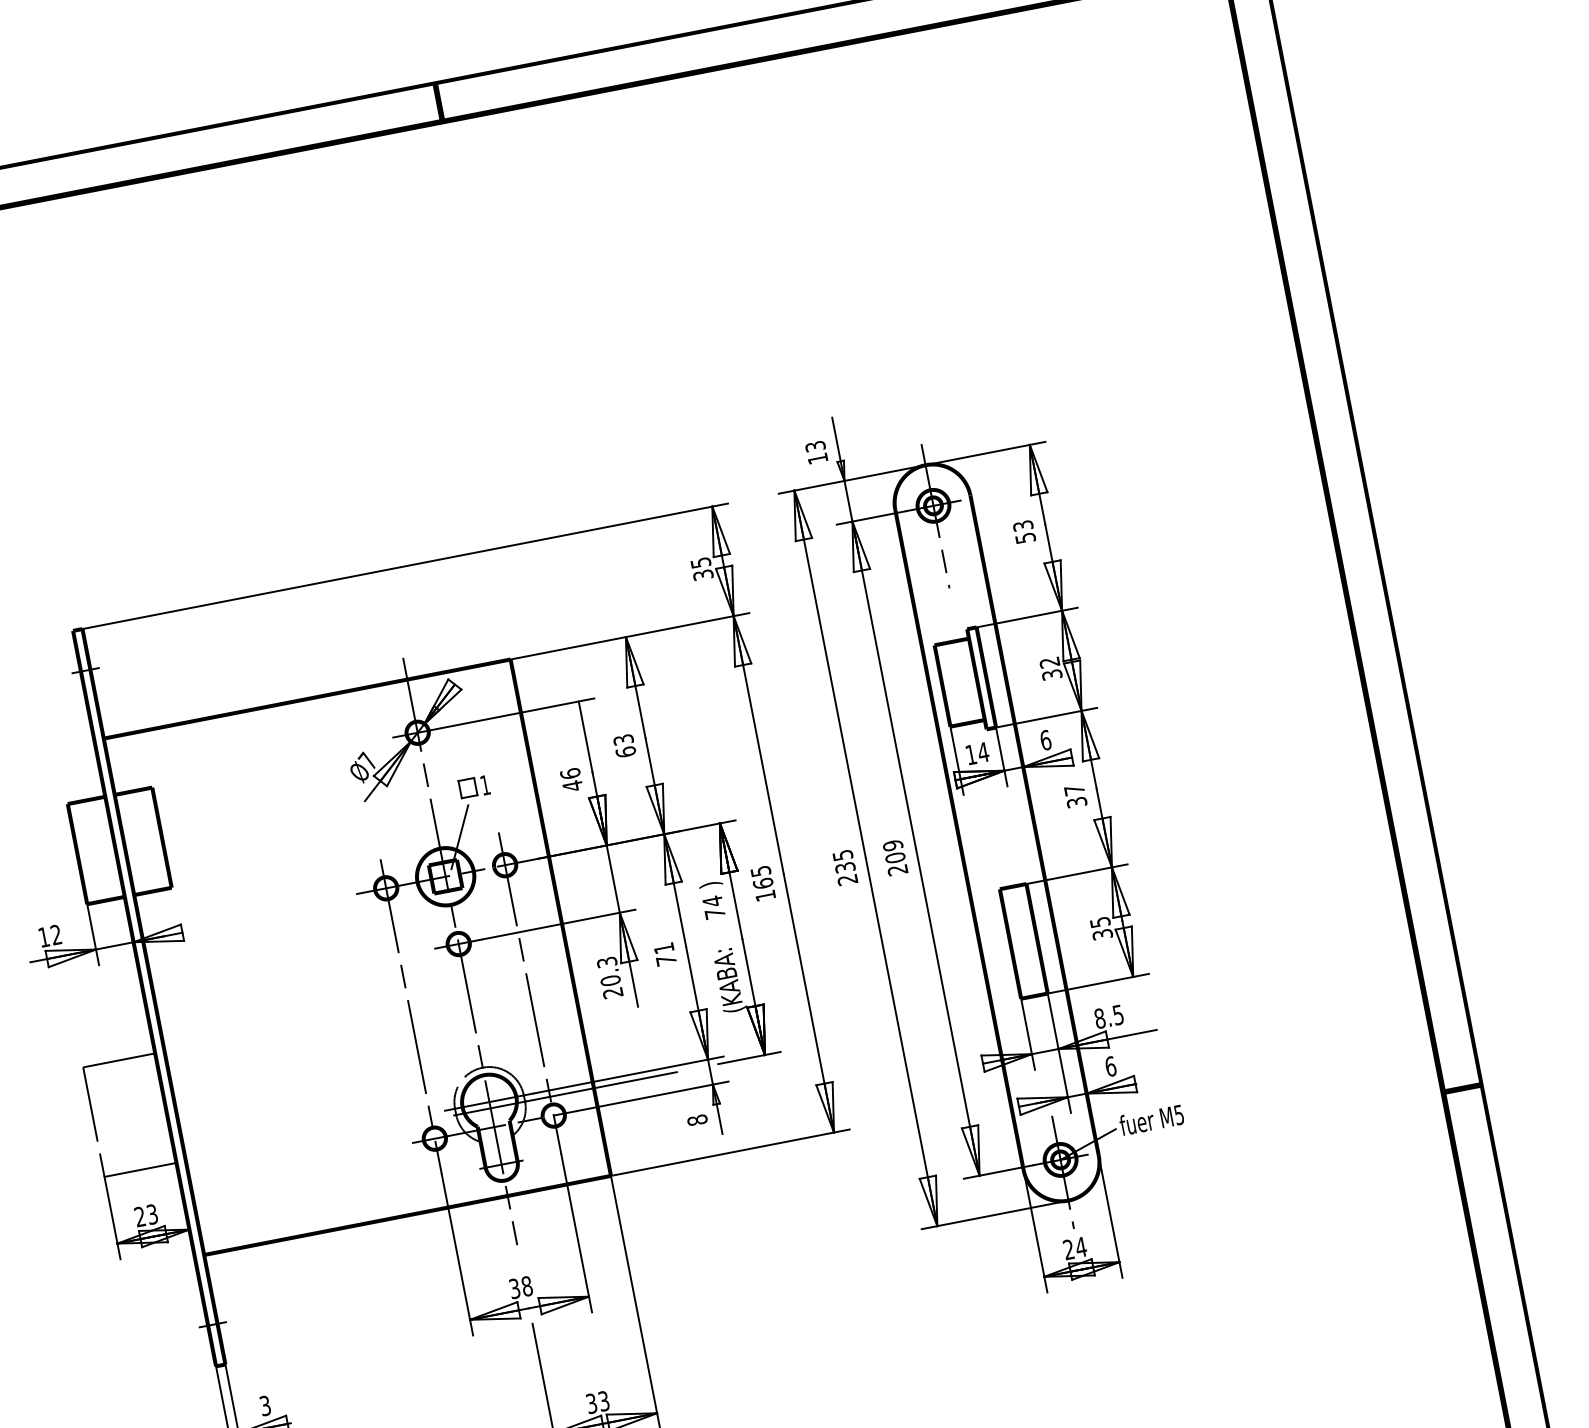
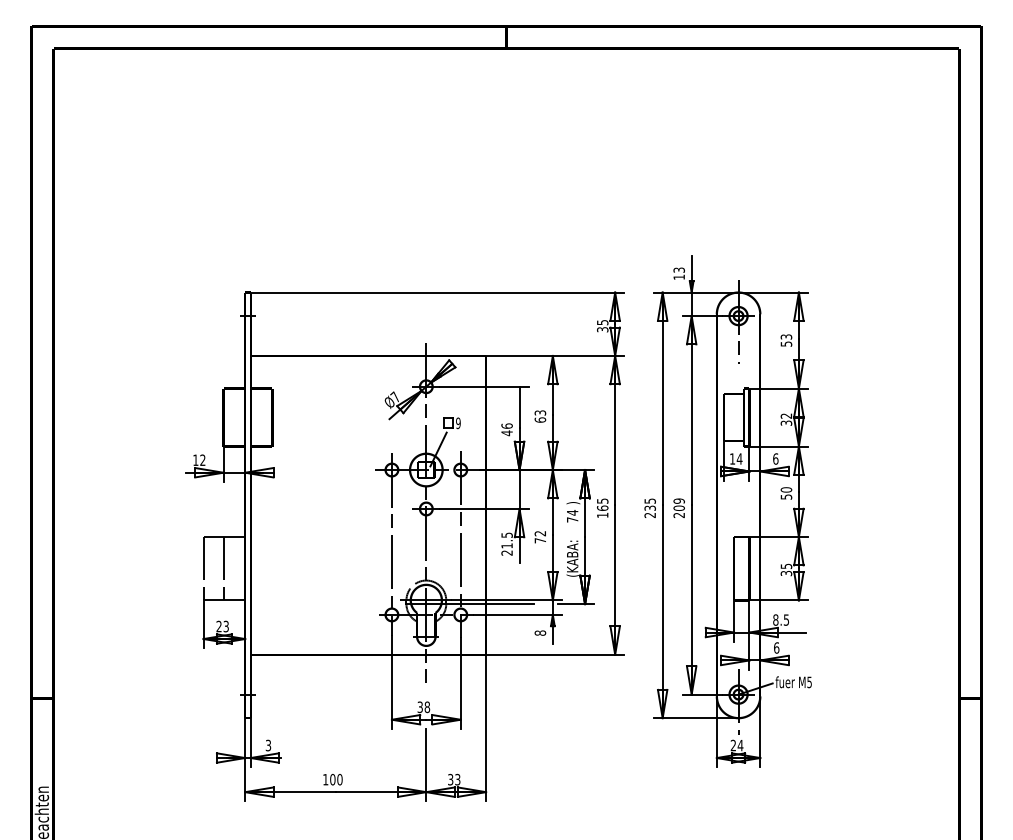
text: (485, 785) -> (458, 423), 1 -> 9
text: (1075, 796) -> (786, 493), 37 -> 50
text: (662, 948) -> (539, 533), 71 -> 72
text: (607, 971) -> (506, 540), 20.3 -> 21.5
line: (129, 1114) -> (224, 568), added

